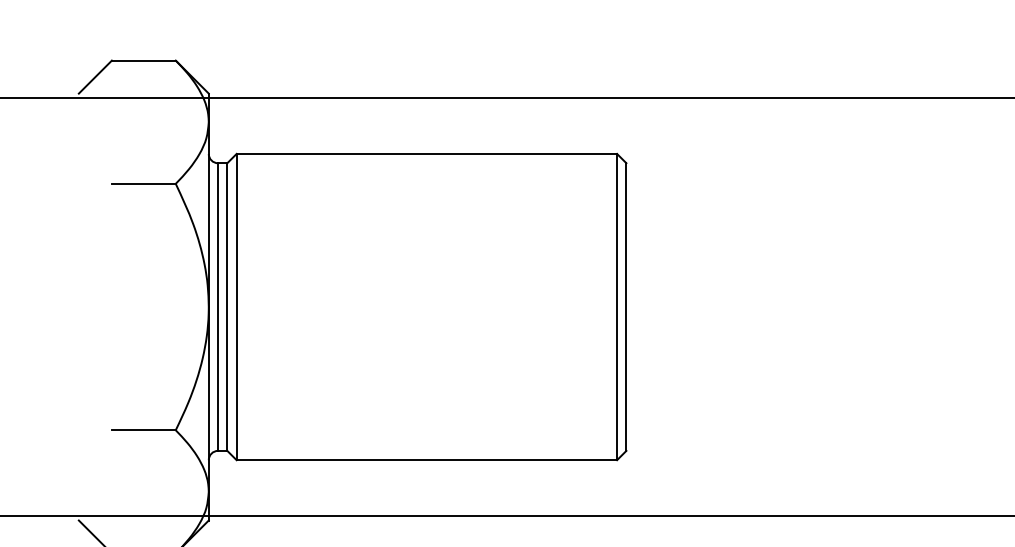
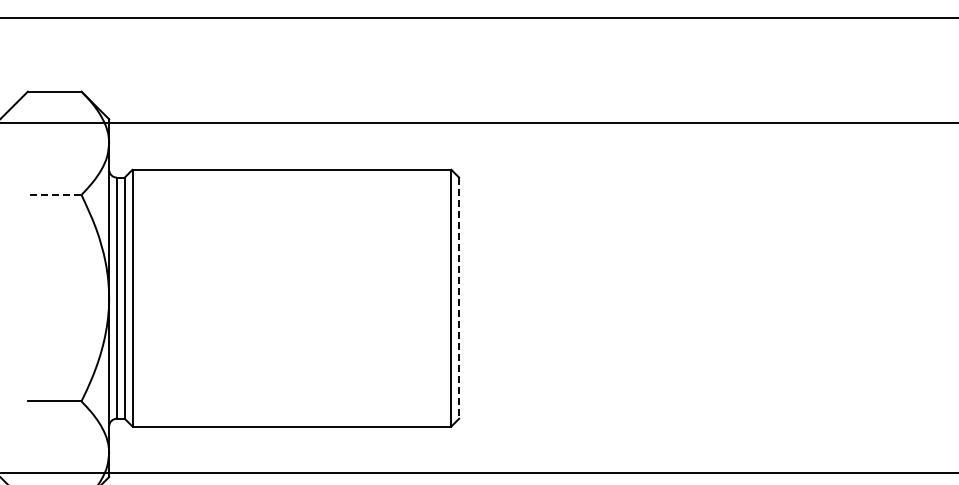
line: (143, 183) -> (54, 194), solid -> dashed
line: (626, 307) -> (459, 298), solid -> dashed

